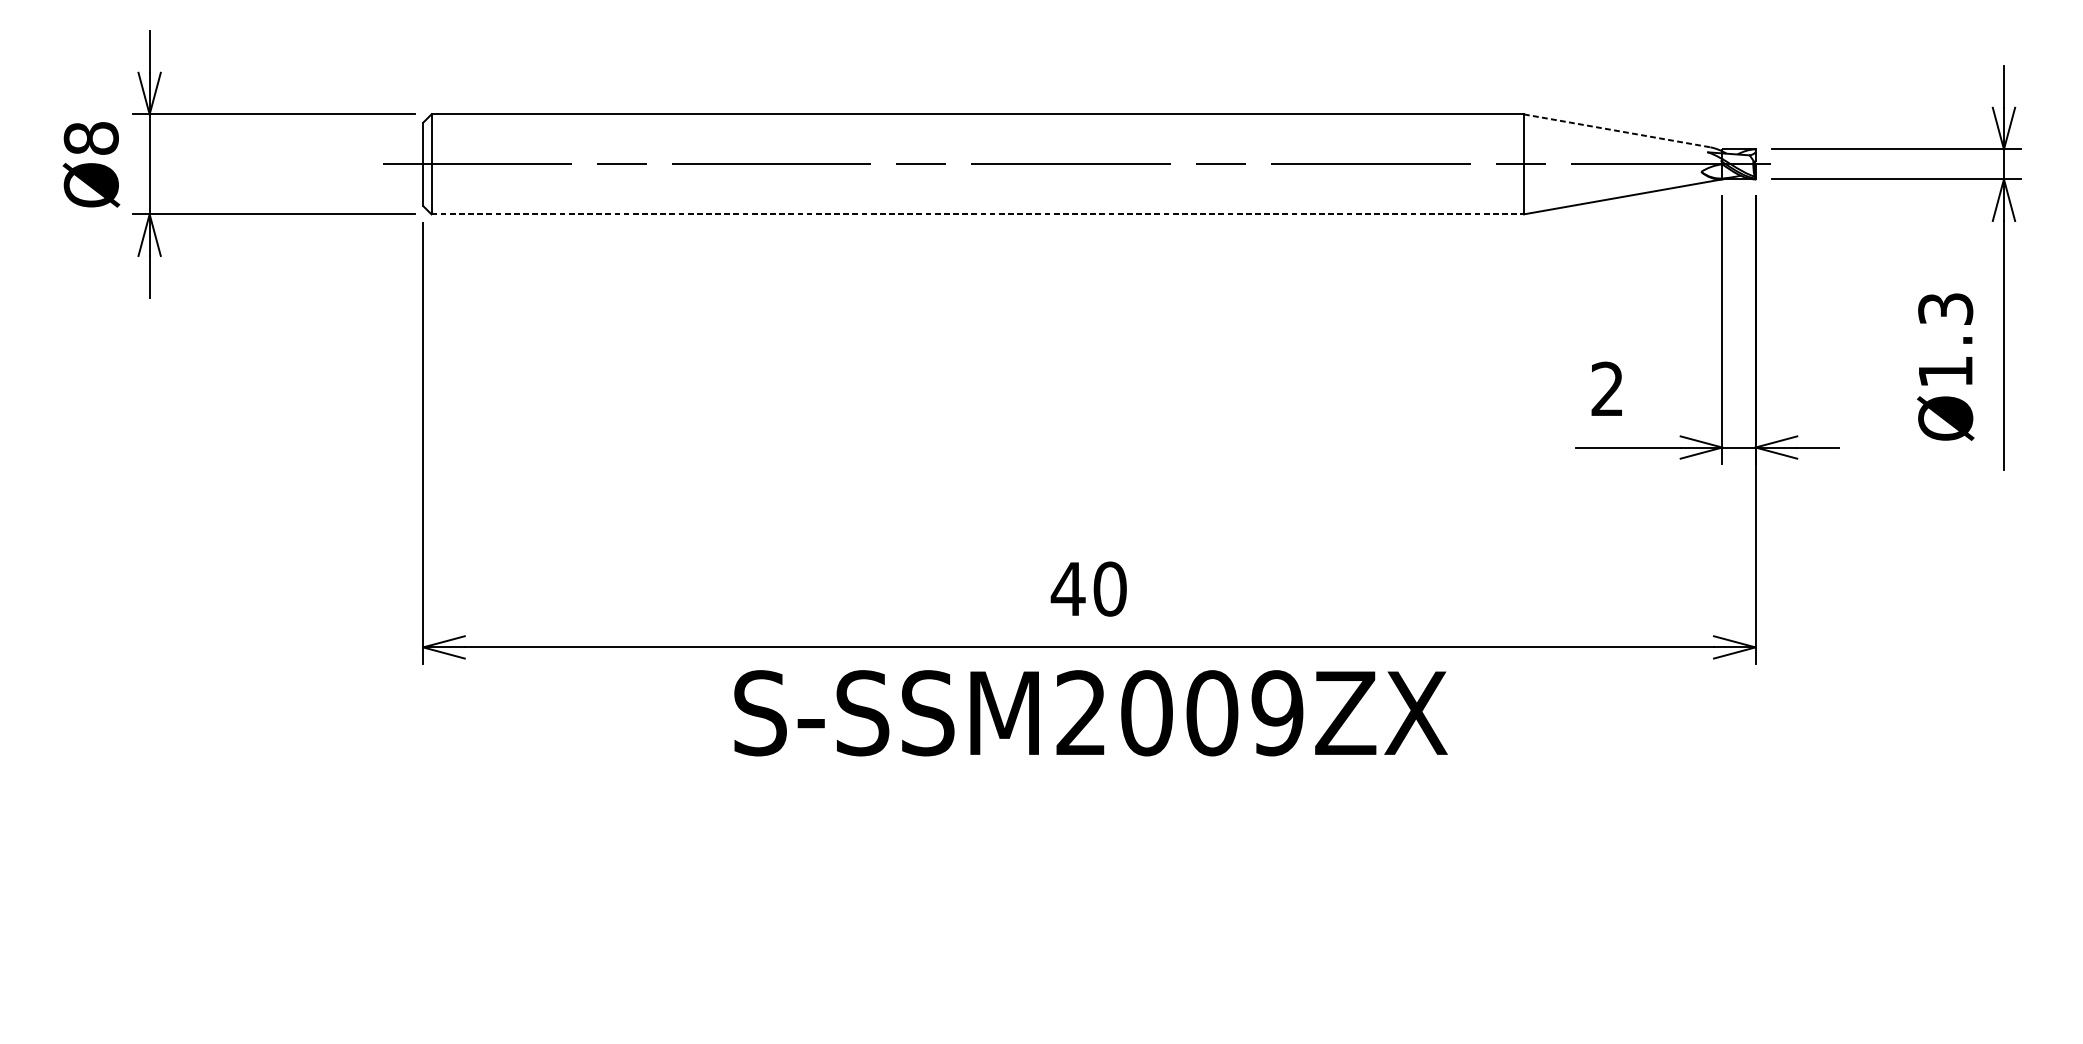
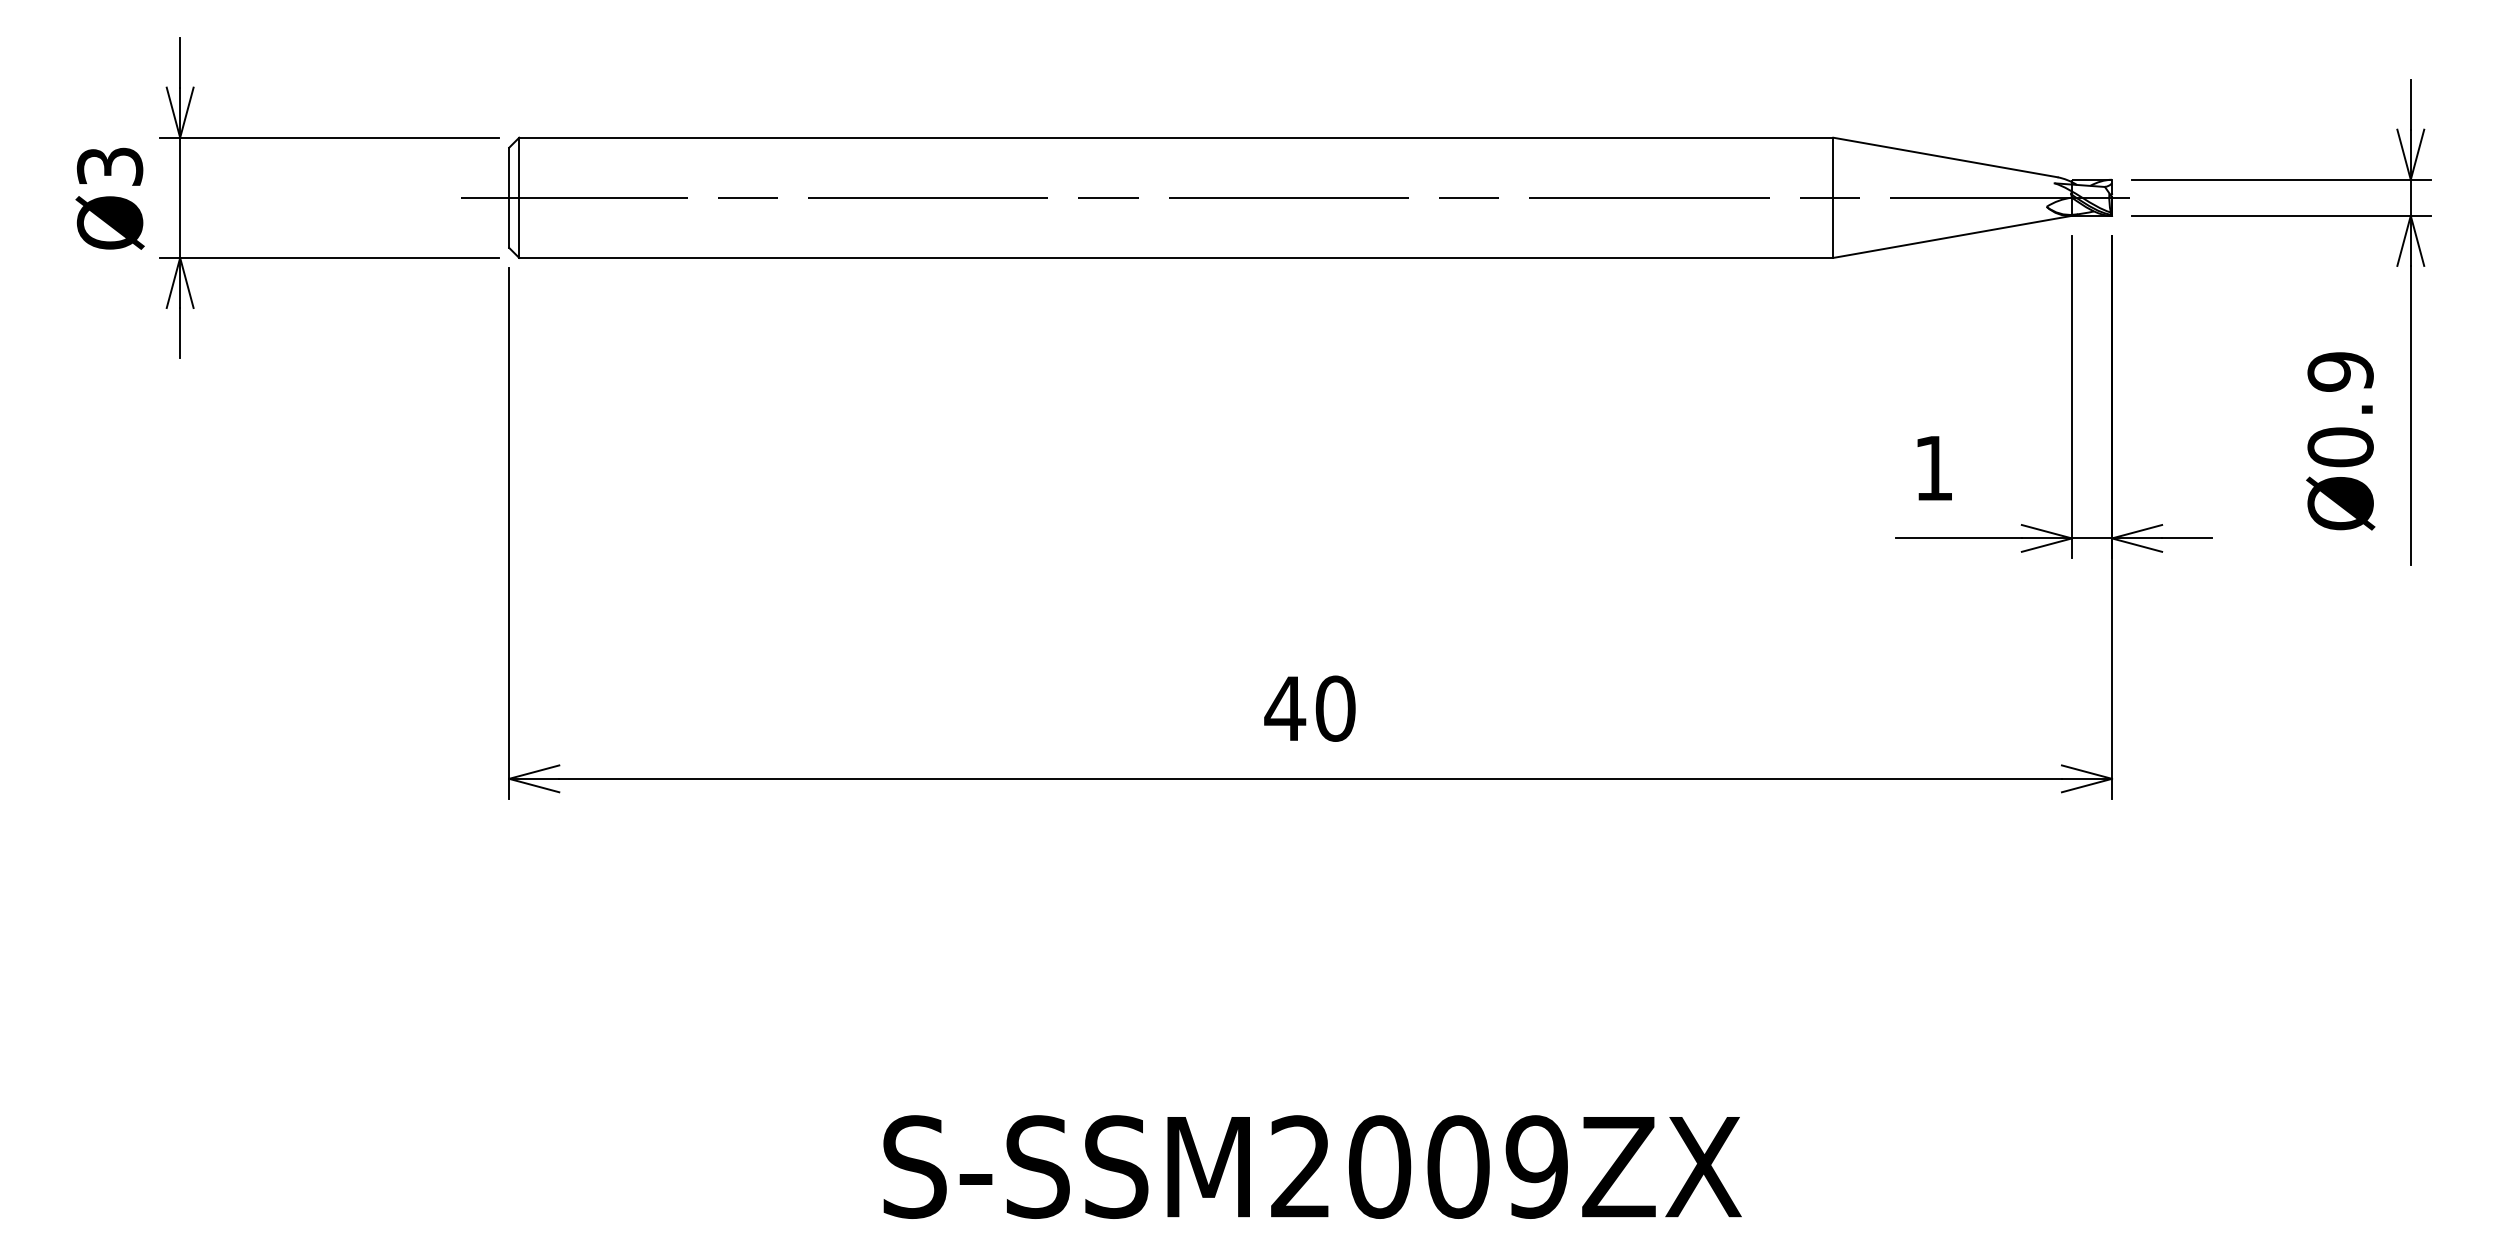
line: (1617, 130) -> (1945, 157), dashed -> solid
text: (90, 138) -> (109, 166), Ø8 -> Ø3
line: (977, 214) -> (1176, 257), dashed -> solid
text: (1945, 340) -> (2340, 409), Ø1.3 -> Ø0.9
text: (1606, 388) -> (1932, 467), 2 -> 1
text: (1090, 712) -> (1312, 1166), moved

